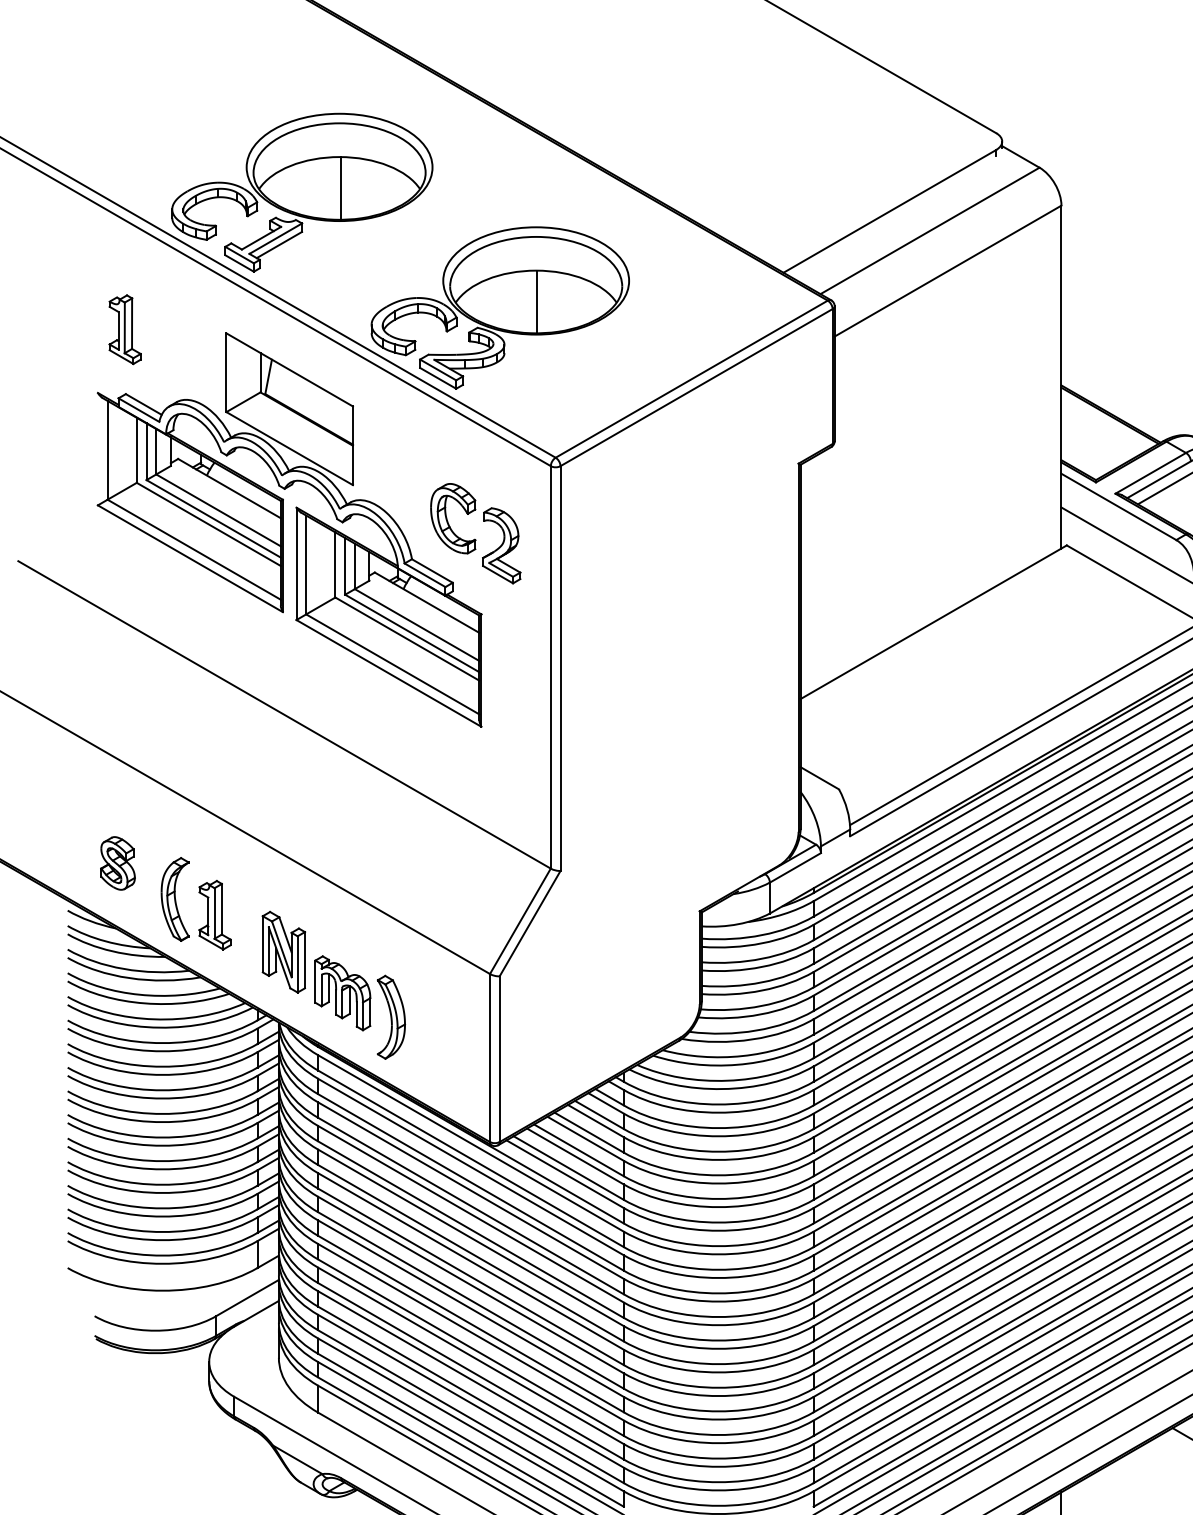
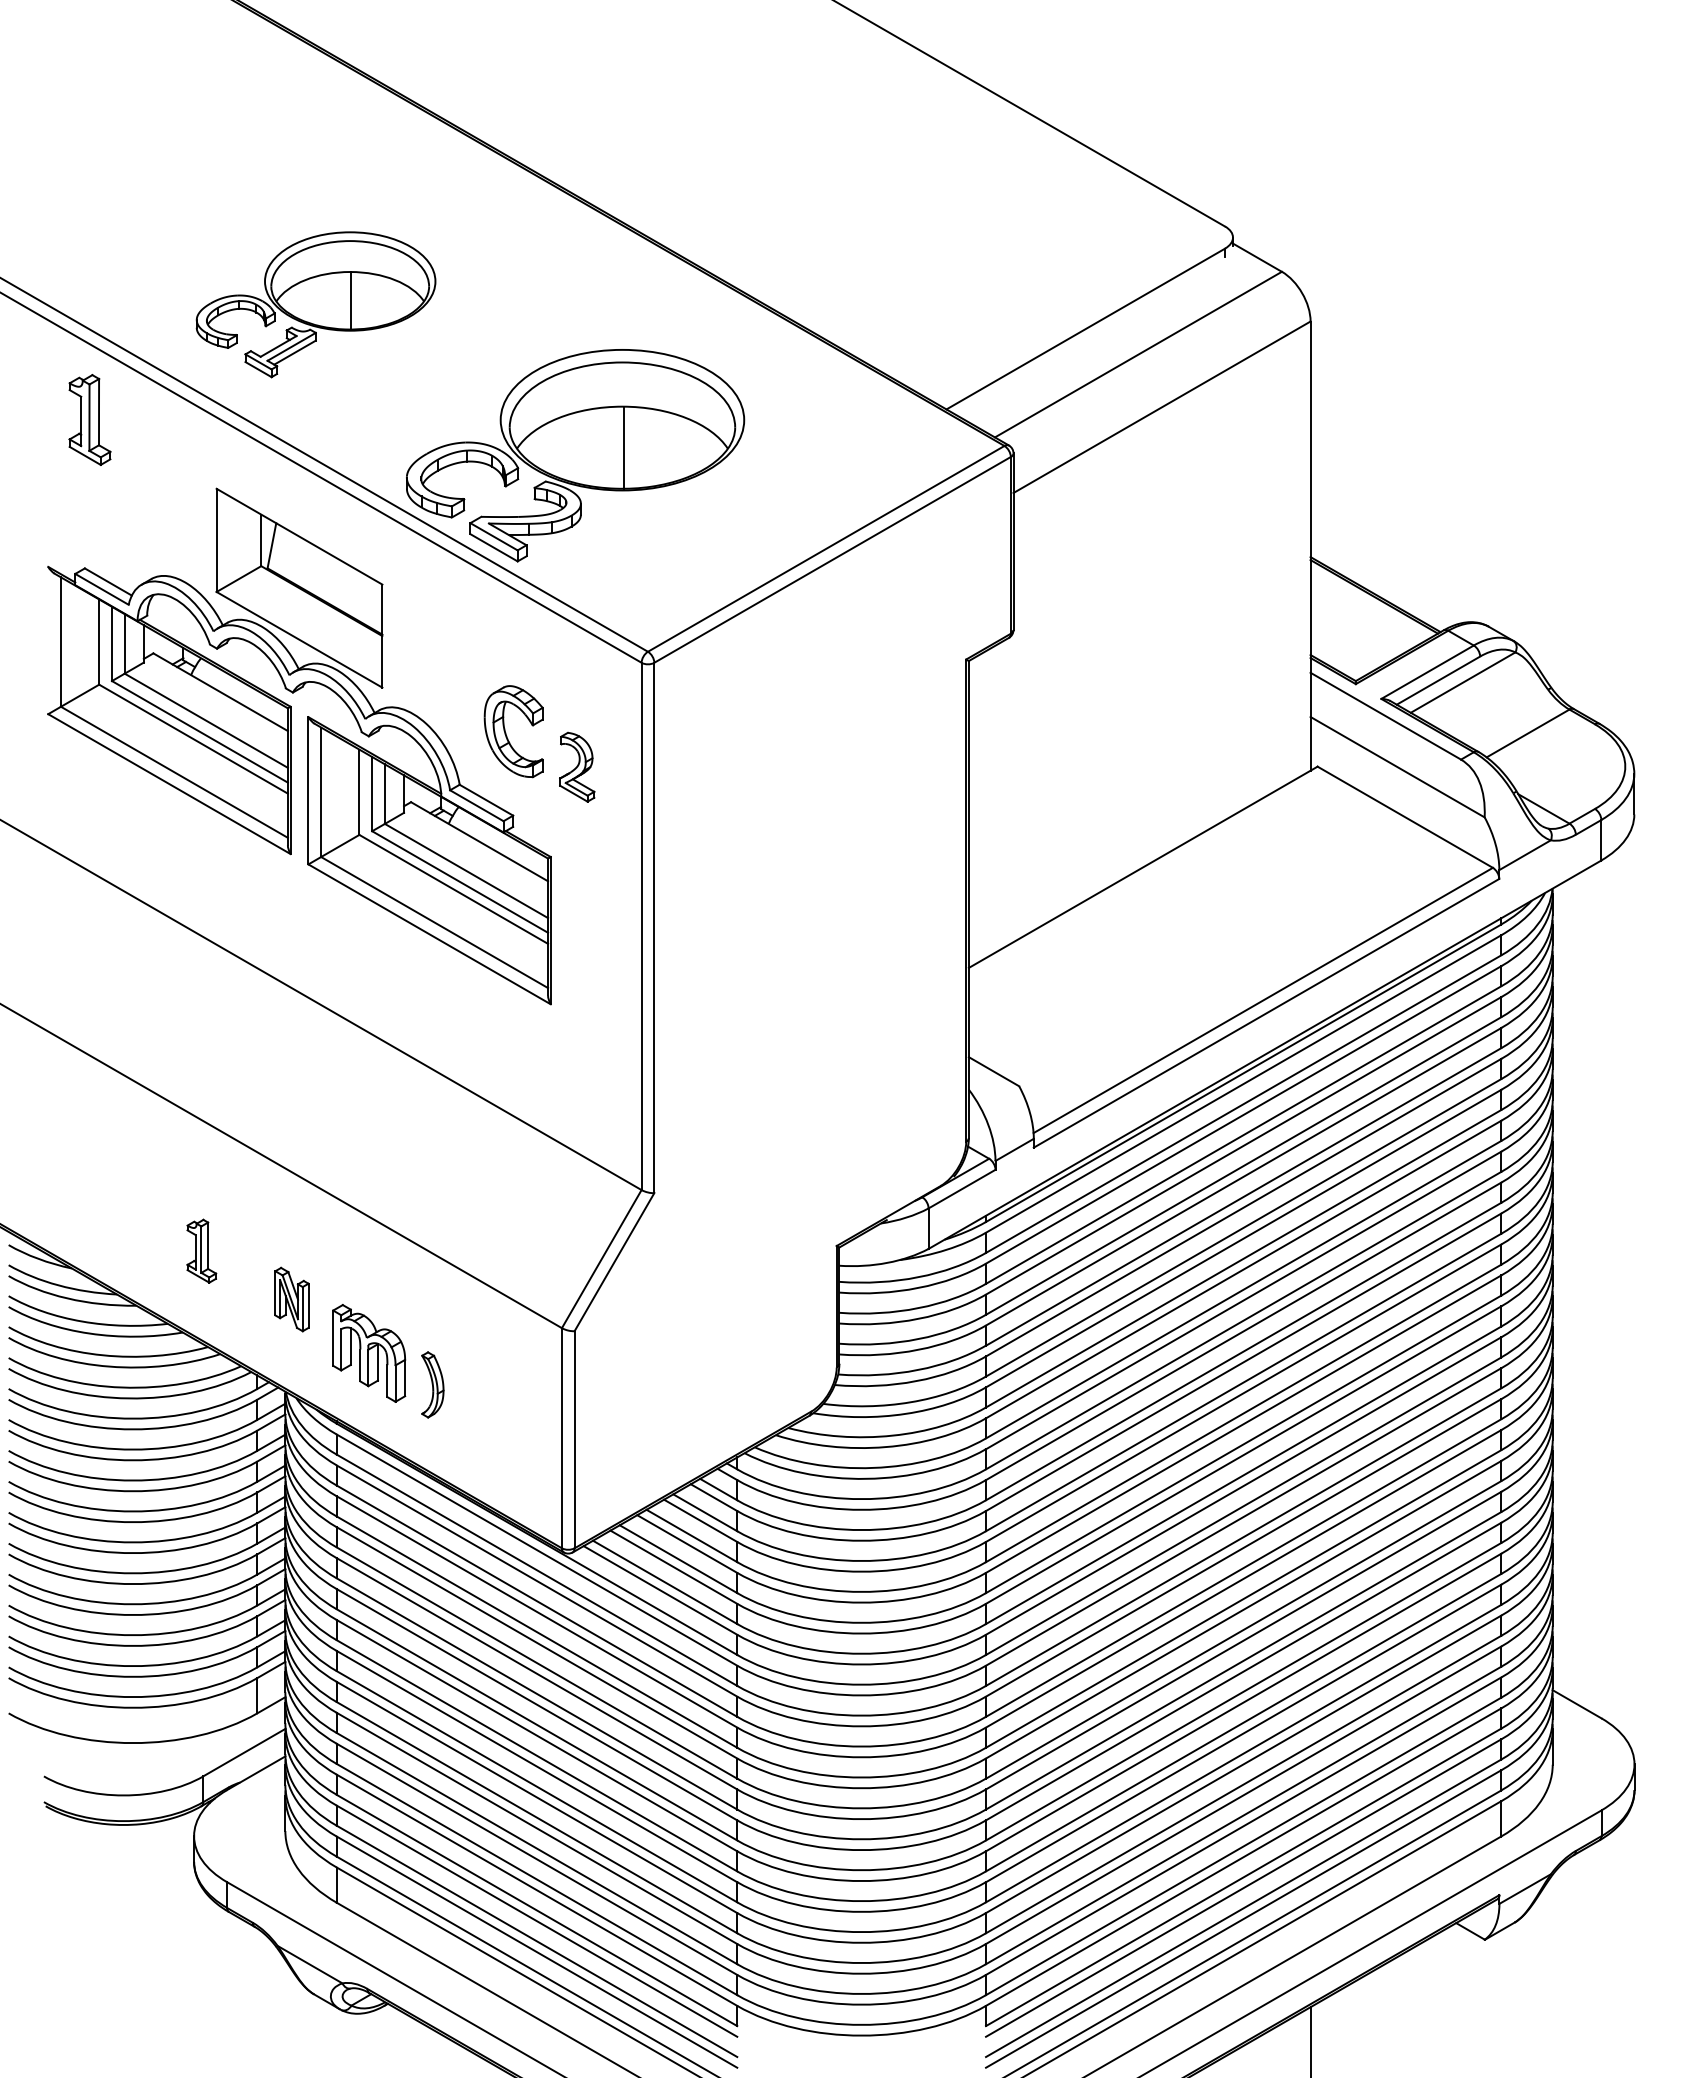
part: (301, 192) -> (315, 304), size x0.7
part: (124, 329) -> (89, 419), moved
part: (501, 546) -> (576, 767), size x0.7
part: (117, 862) -> (74, 1182), removed
part: (175, 899) -> (149, 1230), removed
part: (214, 915) -> (201, 1251), size x0.7
part: (283, 952) -> (291, 1299), size x0.6
part: (391, 1017) -> (432, 1384), size x0.6

